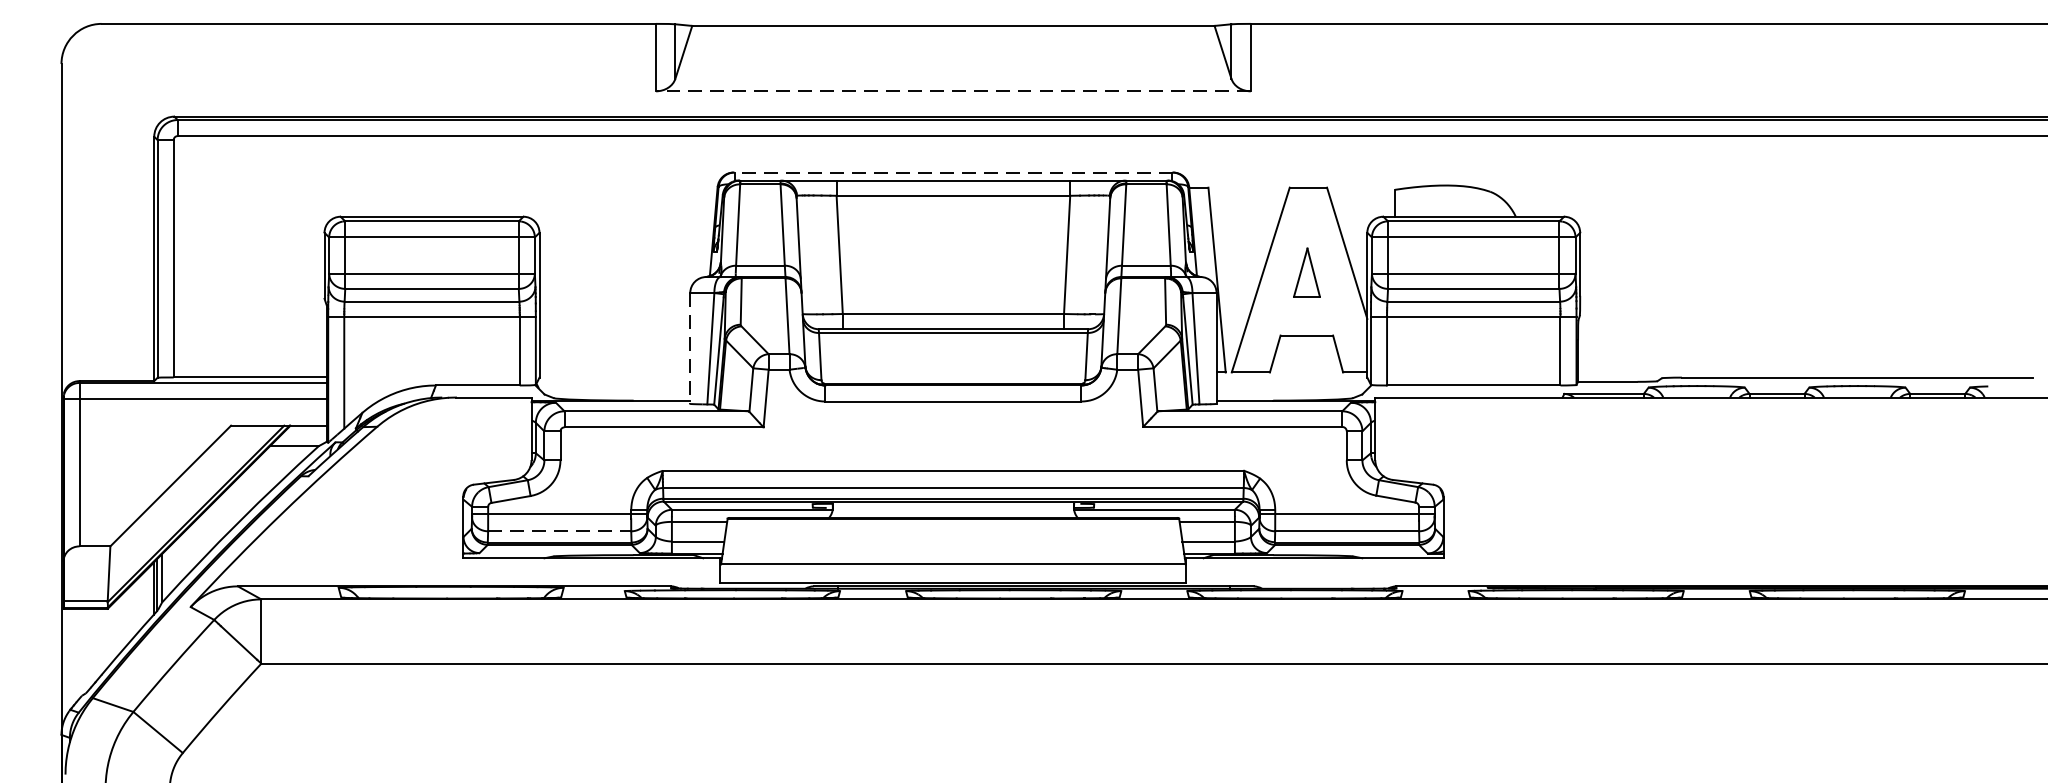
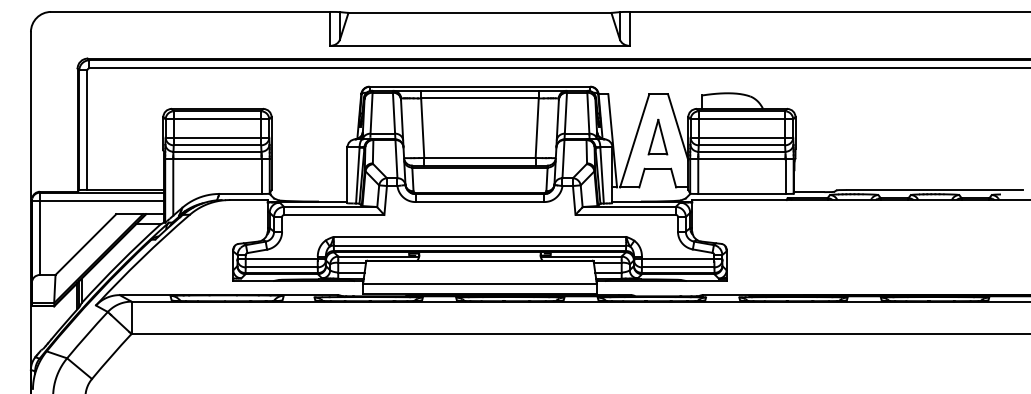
line: (952, 90) -> (479, 45), dashed -> solid
line: (952, 172) -> (479, 86), dashed -> solid
part: (1306, 271) -> (657, 136), size x1.43
line: (690, 348) -> (347, 175), dashed -> solid
line: (561, 531) -> (282, 267), dashed -> solid

